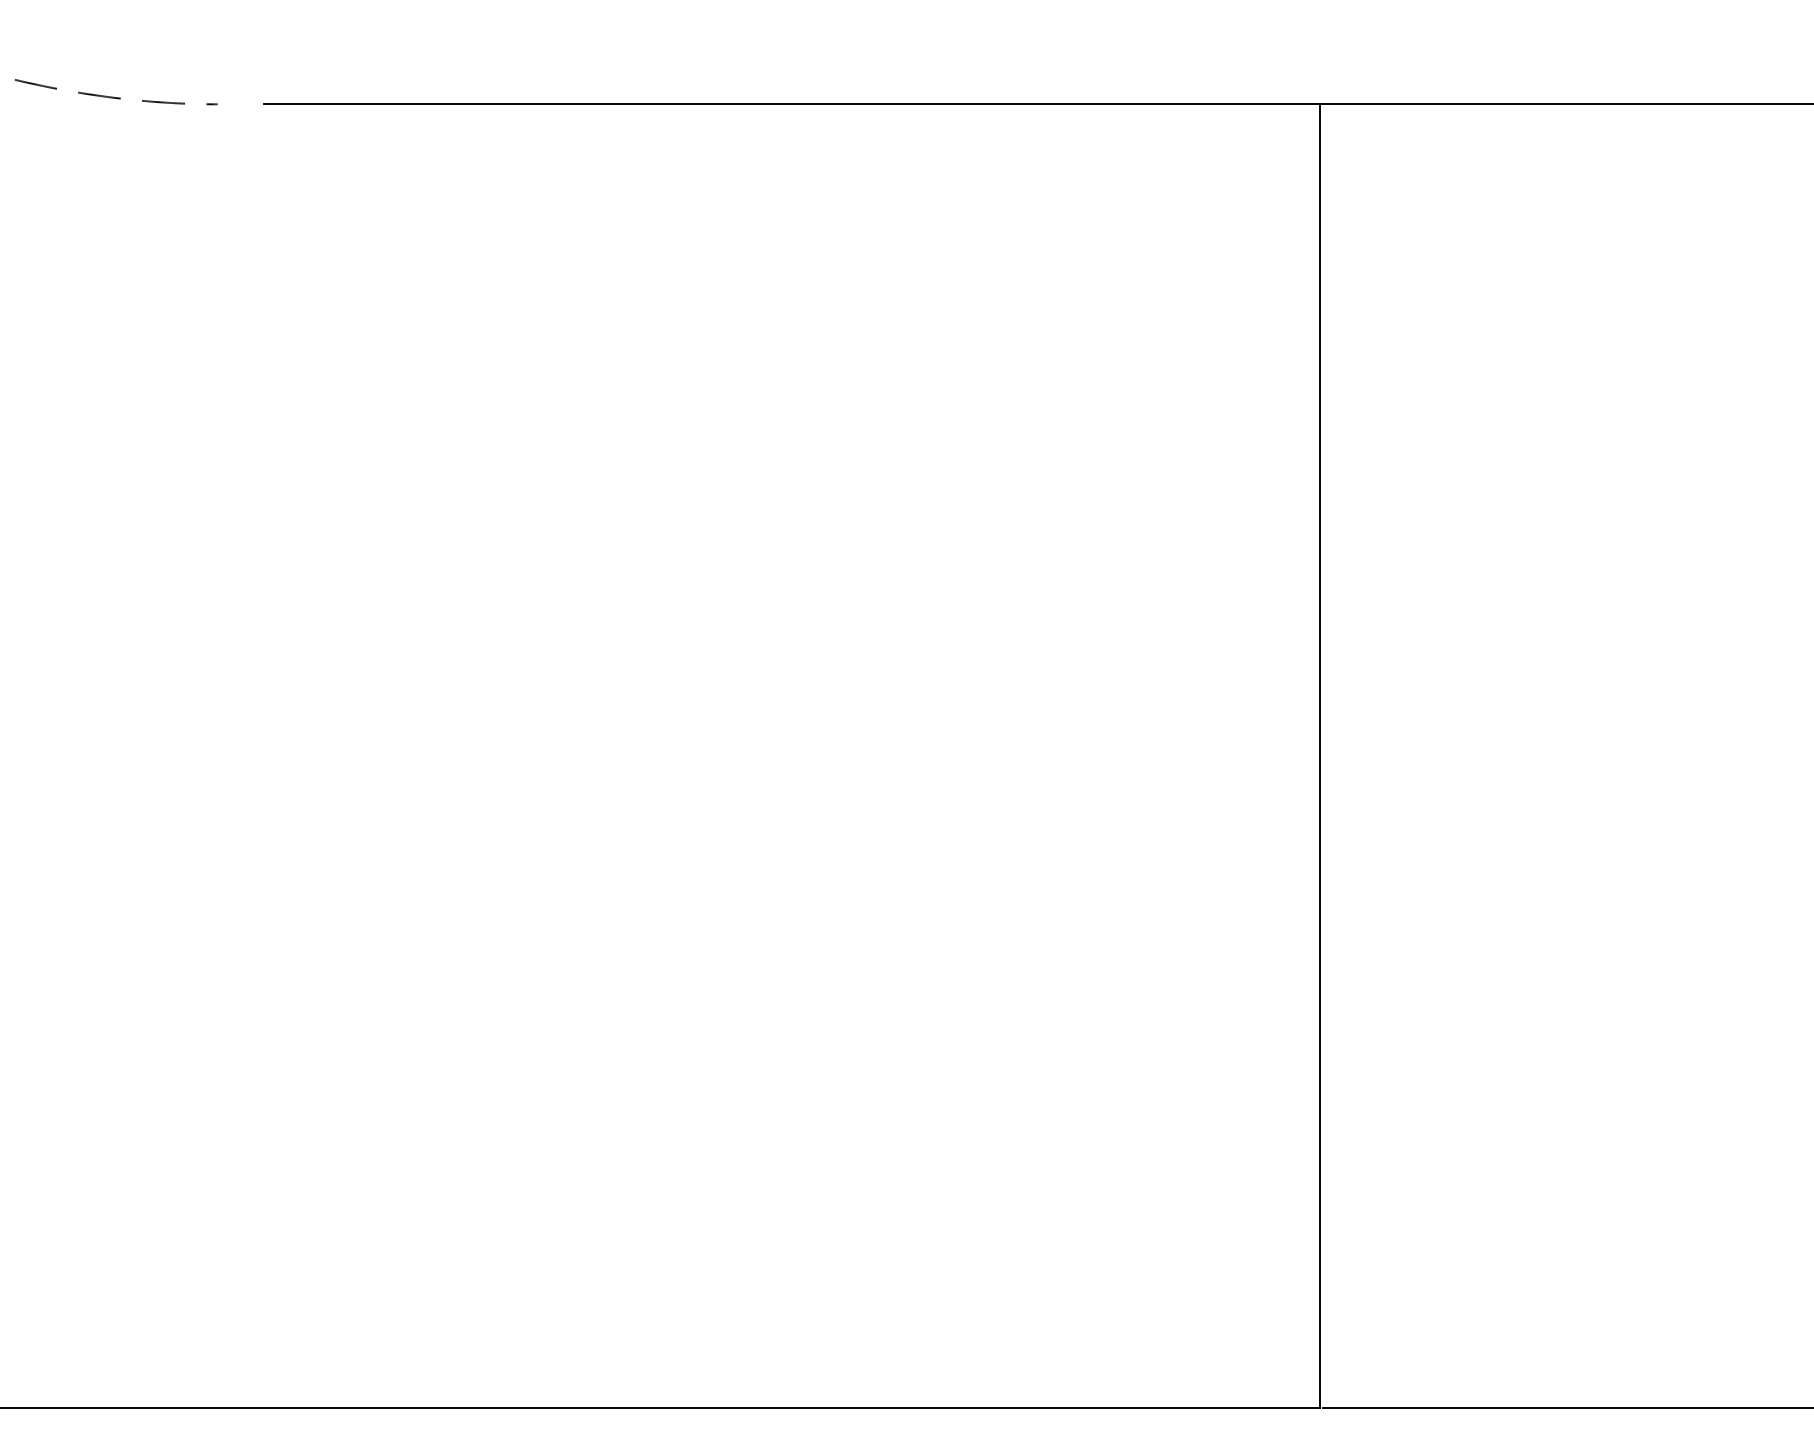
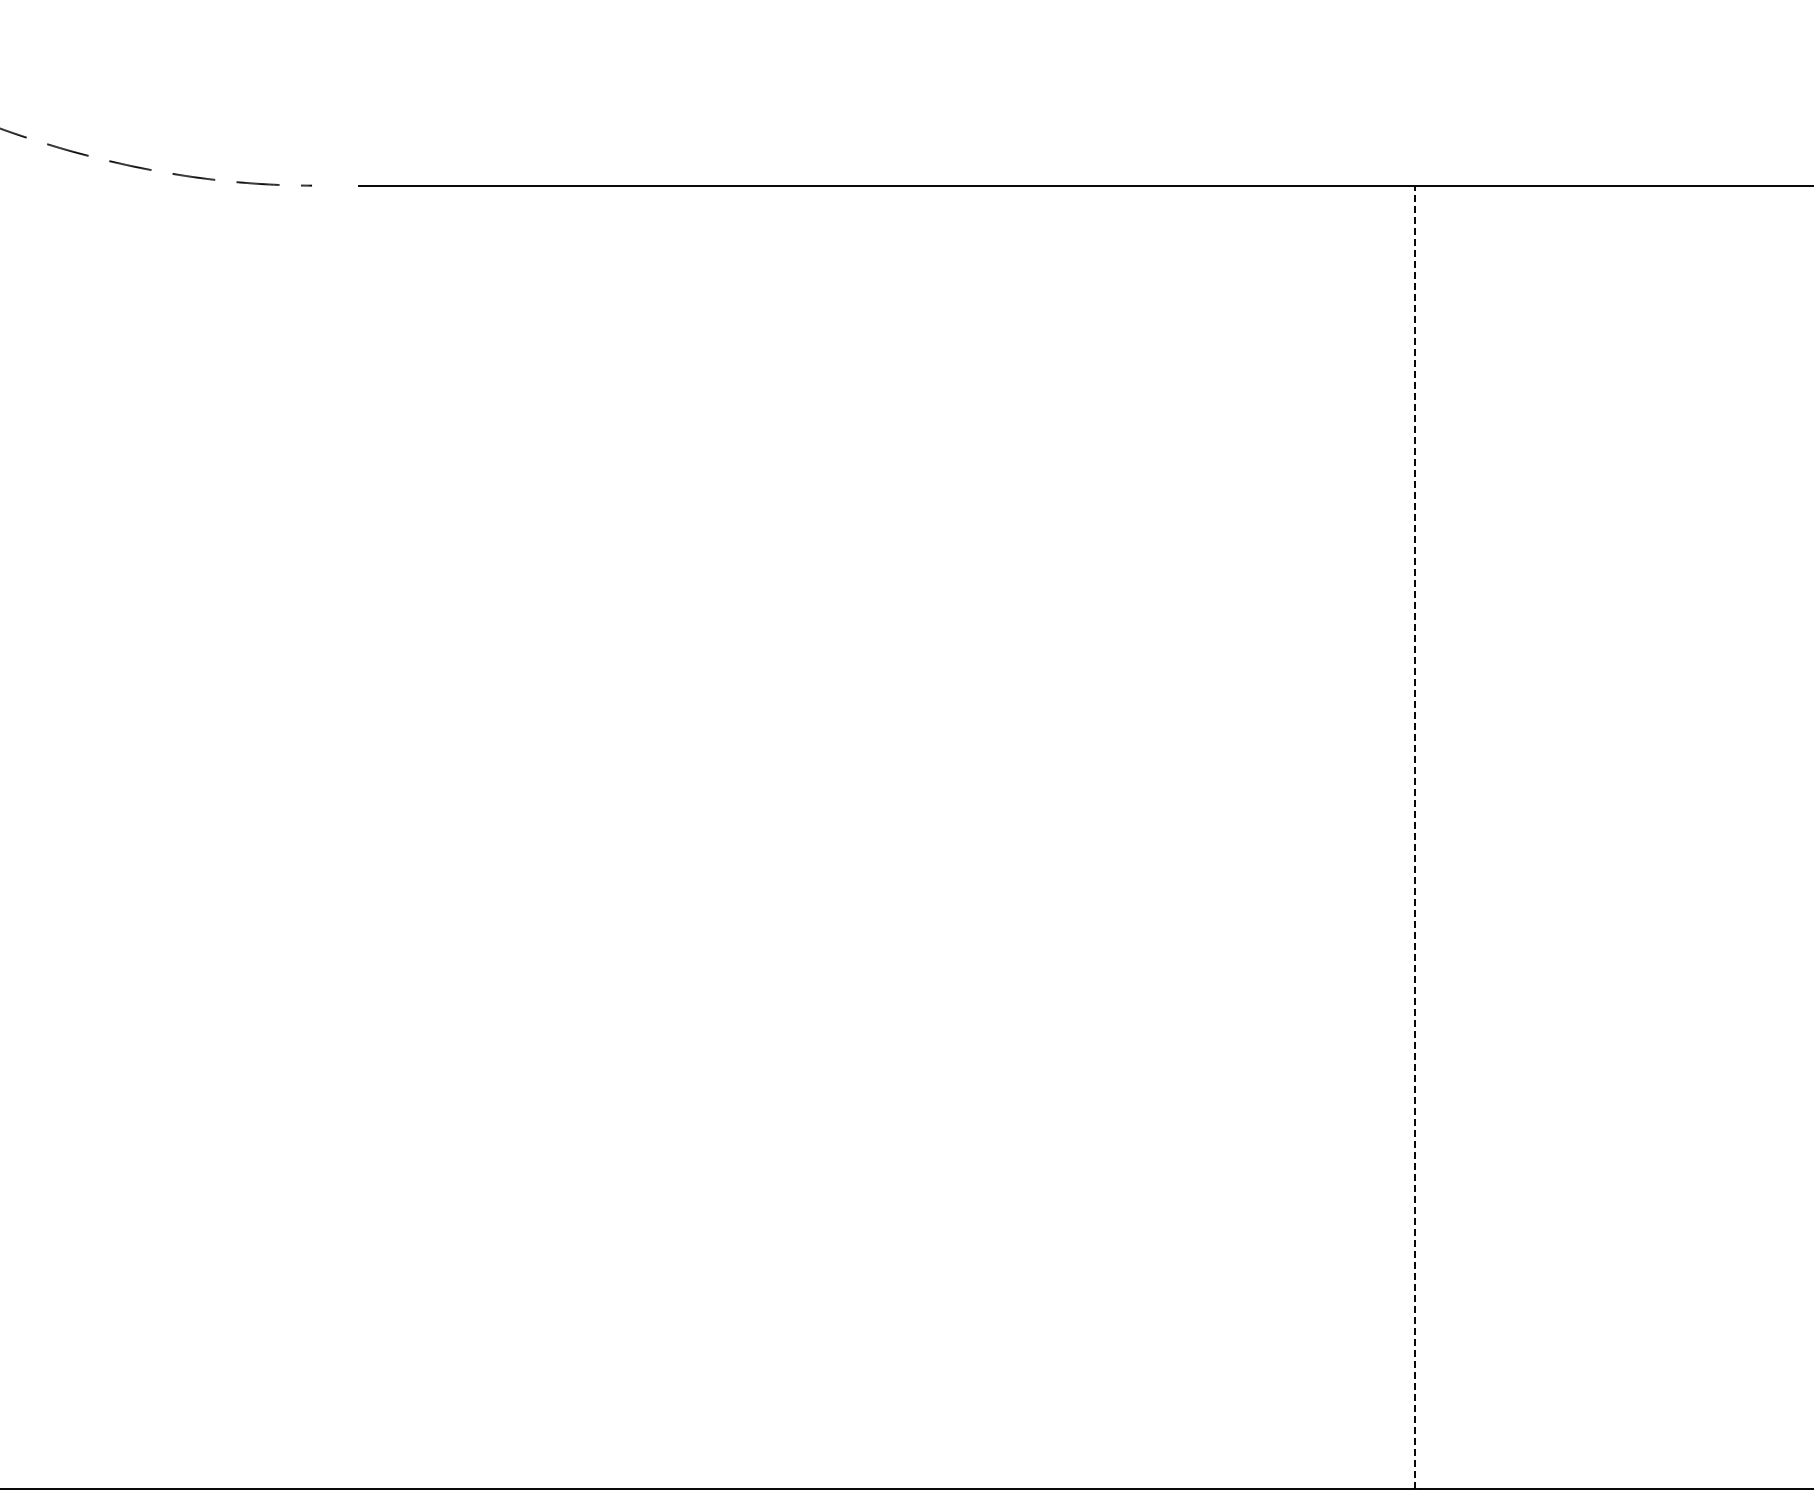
line: (1320, 756) -> (1414, 837), solid -> dashed

